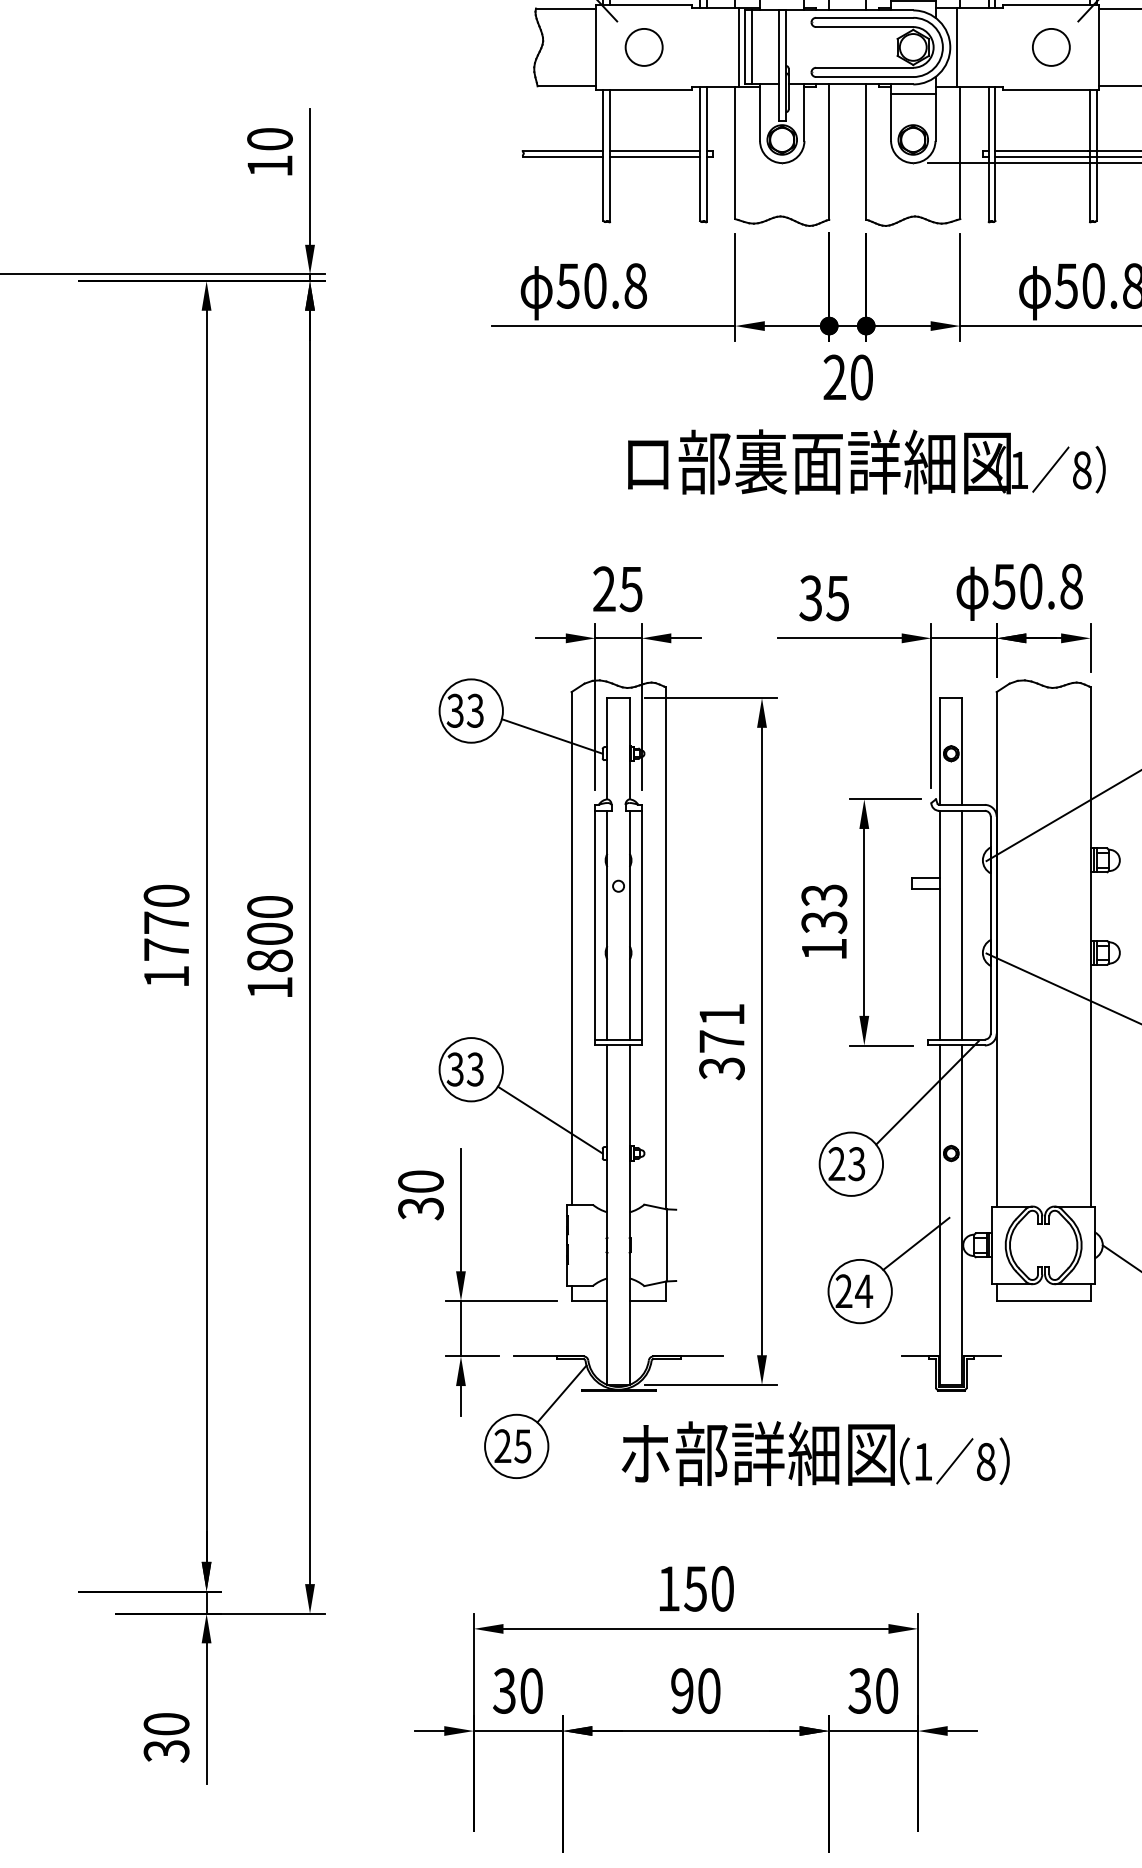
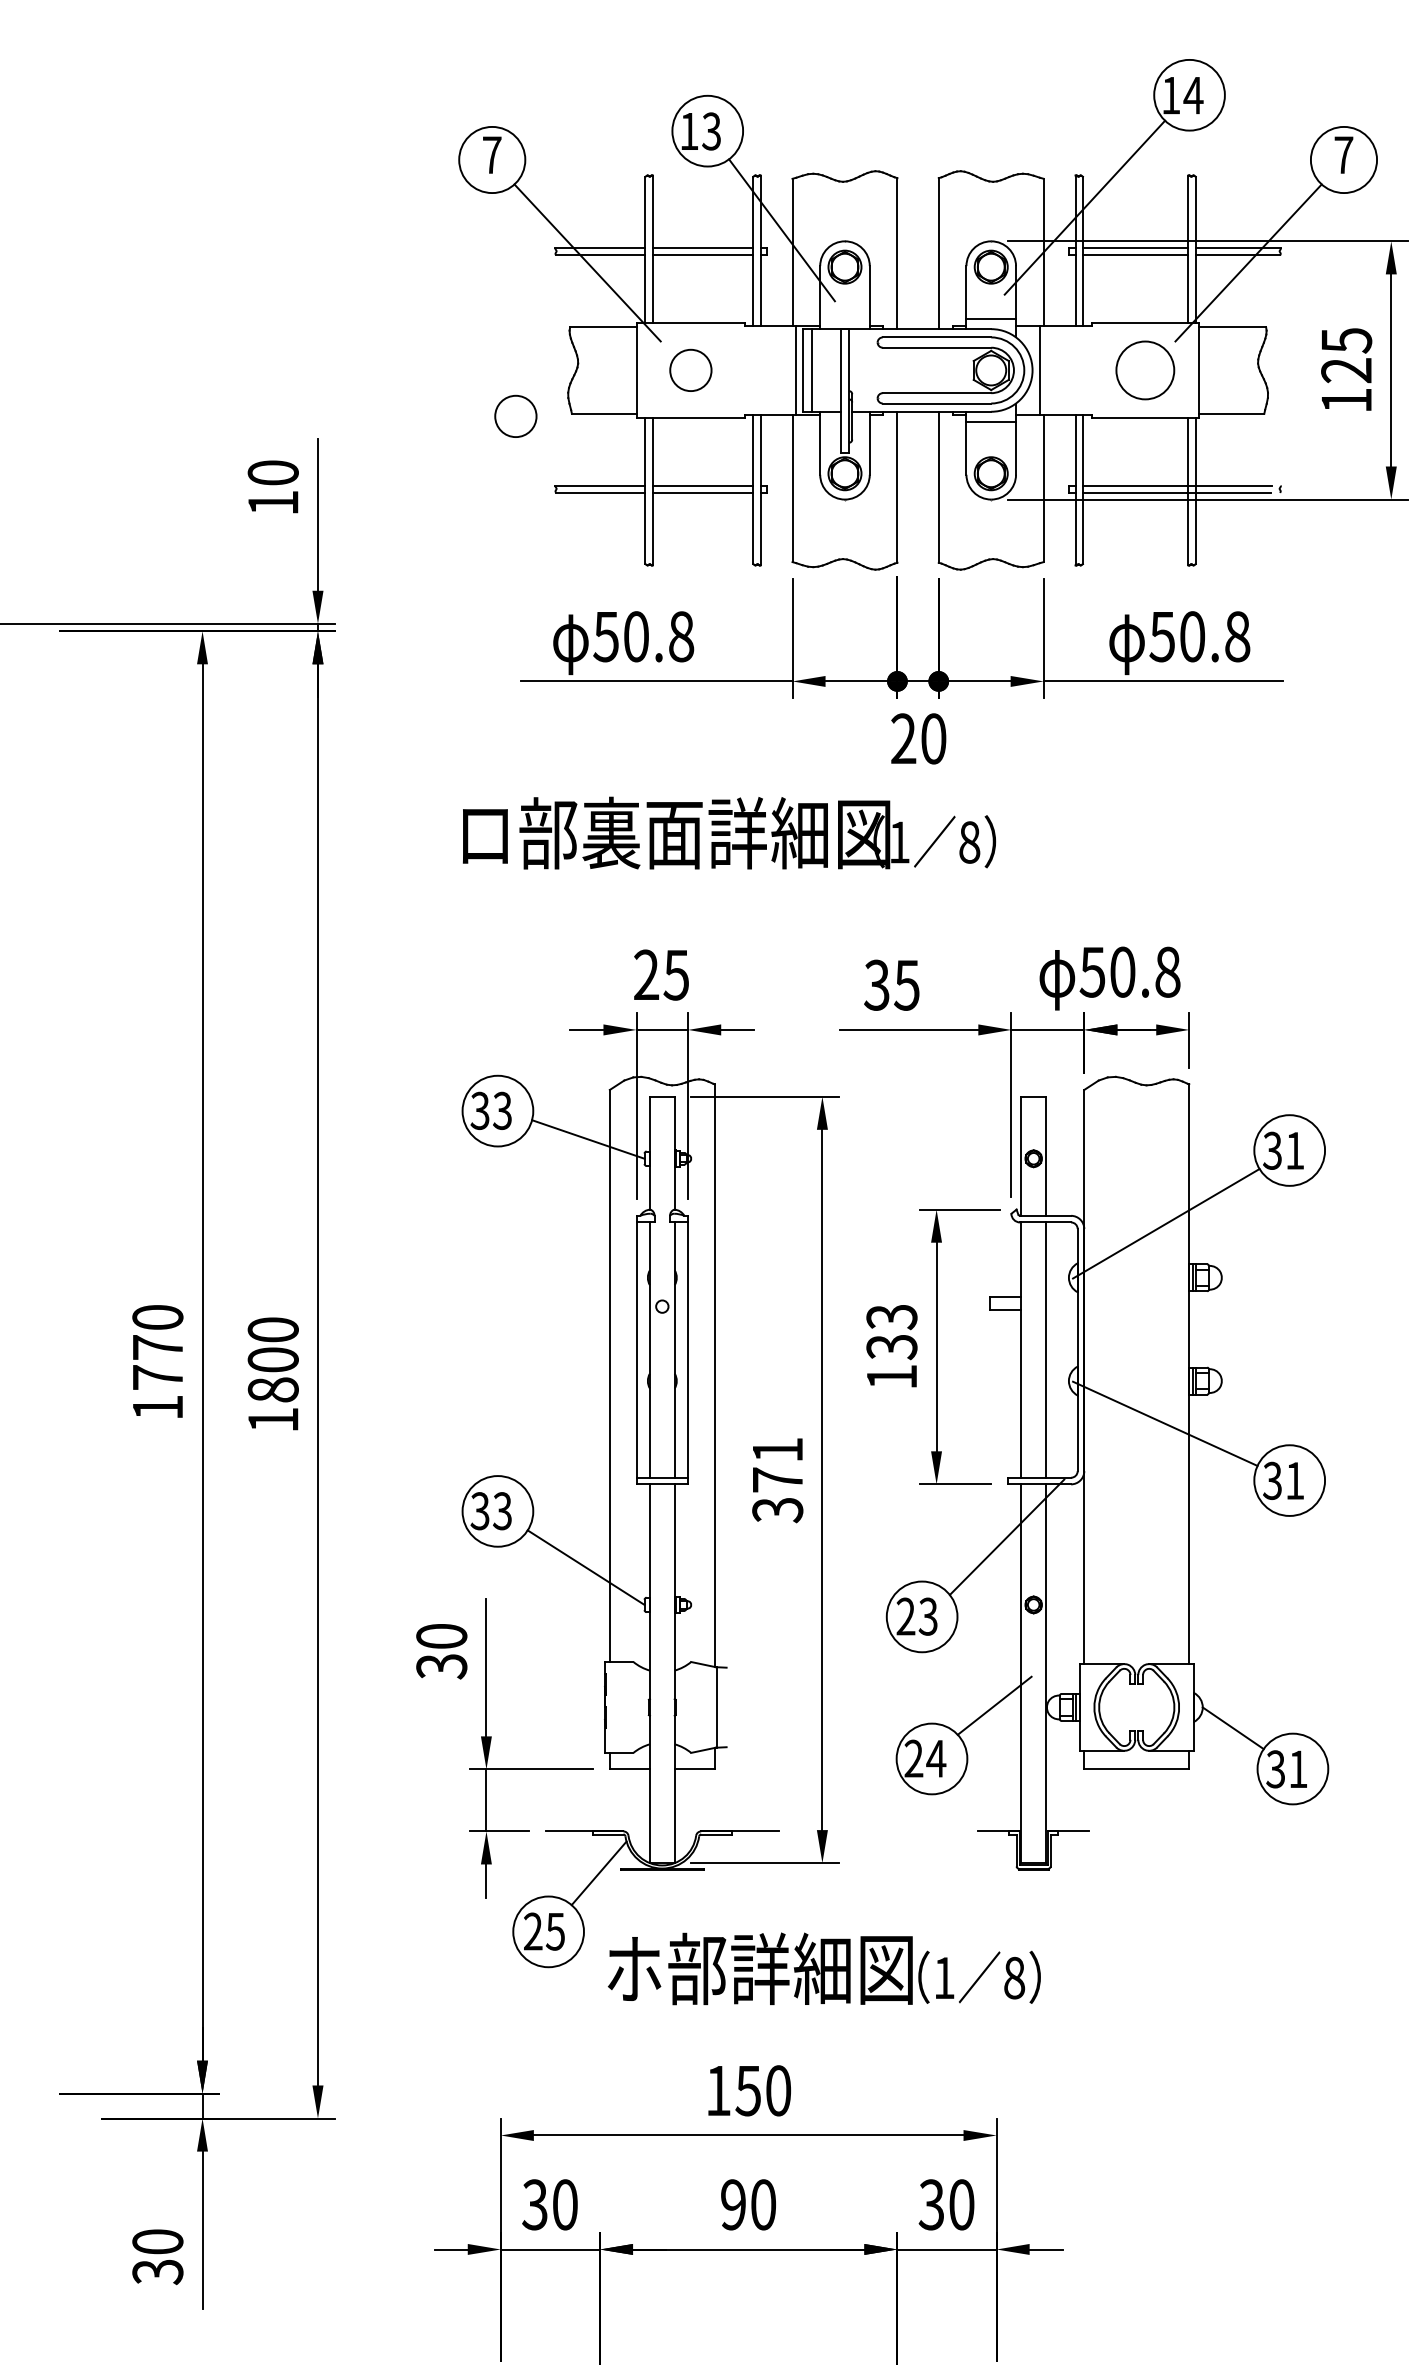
circle: (1051, 47) -> (1145, 370), size x1.4
circle: (487, 87) -> (515, 415), added
text: (866, 461) -> (729, 832), moved
text: (814, 1453) -> (823, 1968), moved

